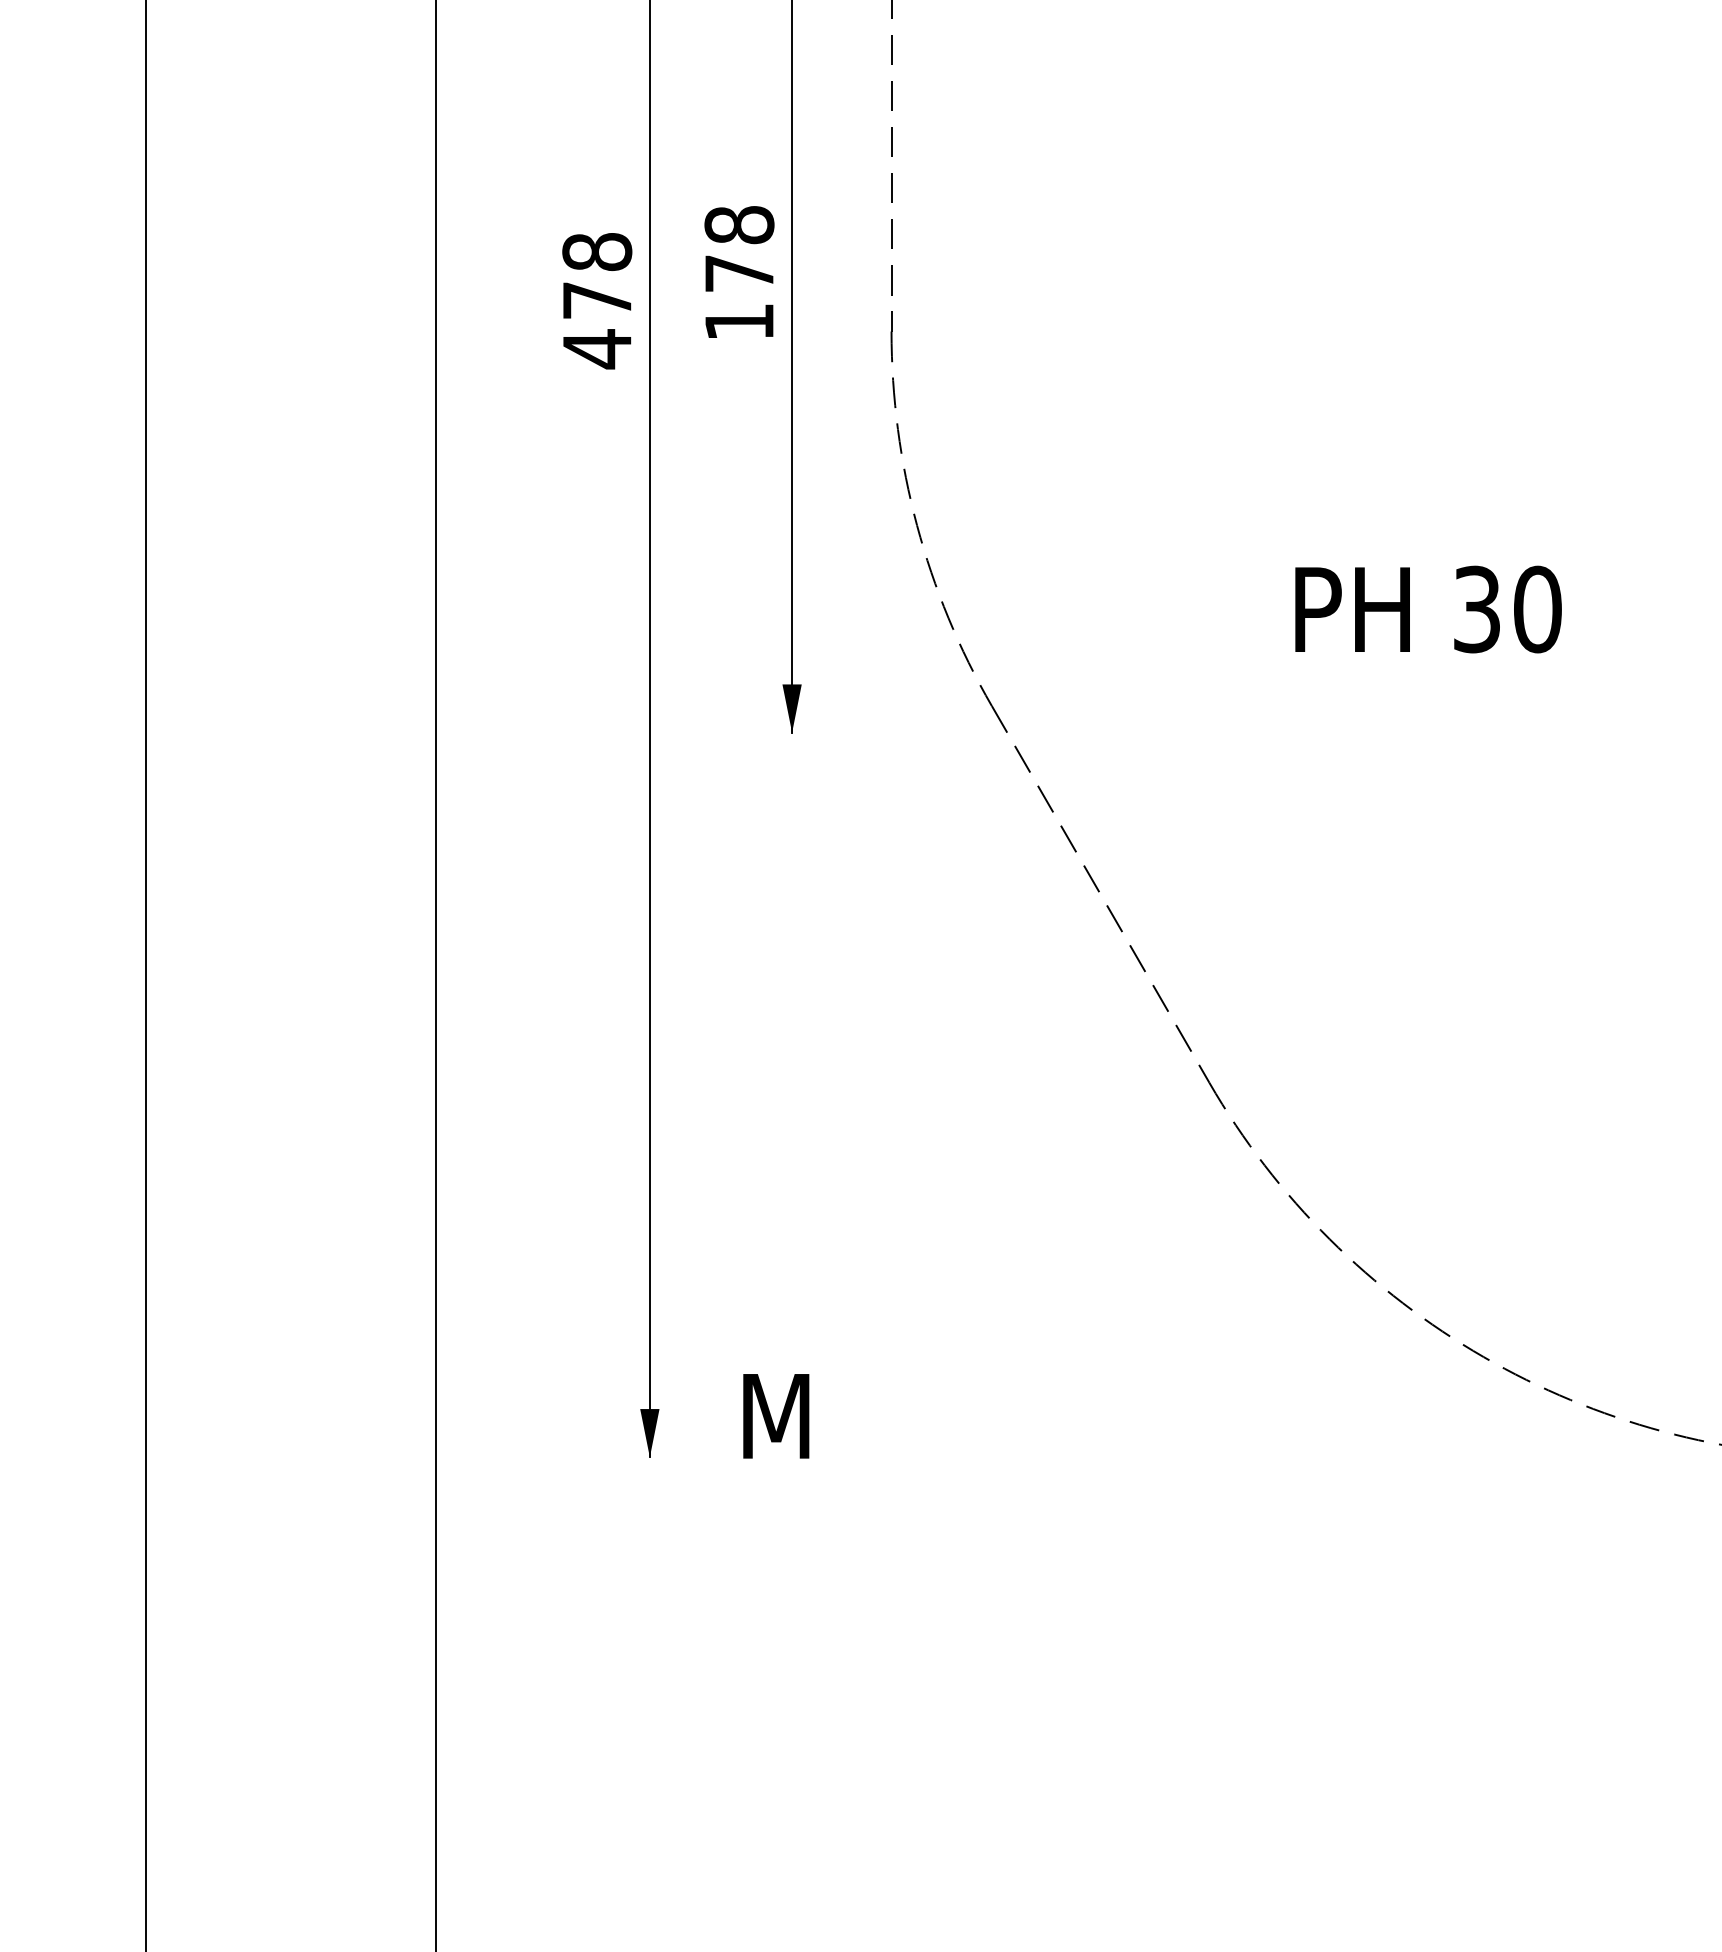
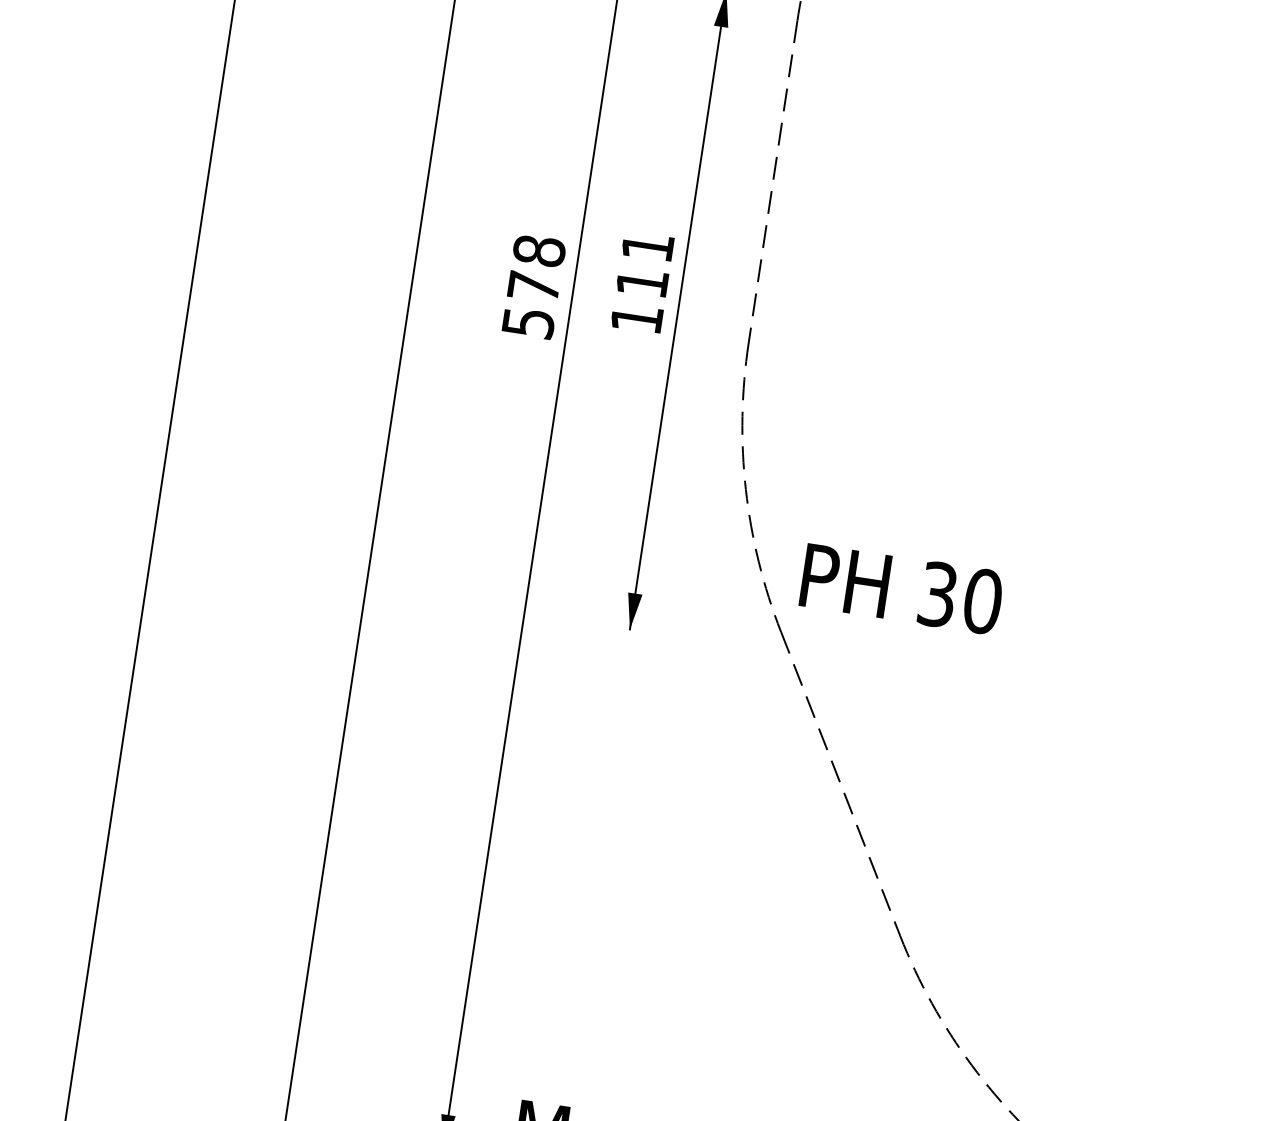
text: (739, 248) -> (645, 264), 178 -> 111
text: (597, 349) -> (528, 323), 478 -> 578
text: (1428, 609) -> (901, 589), moved

